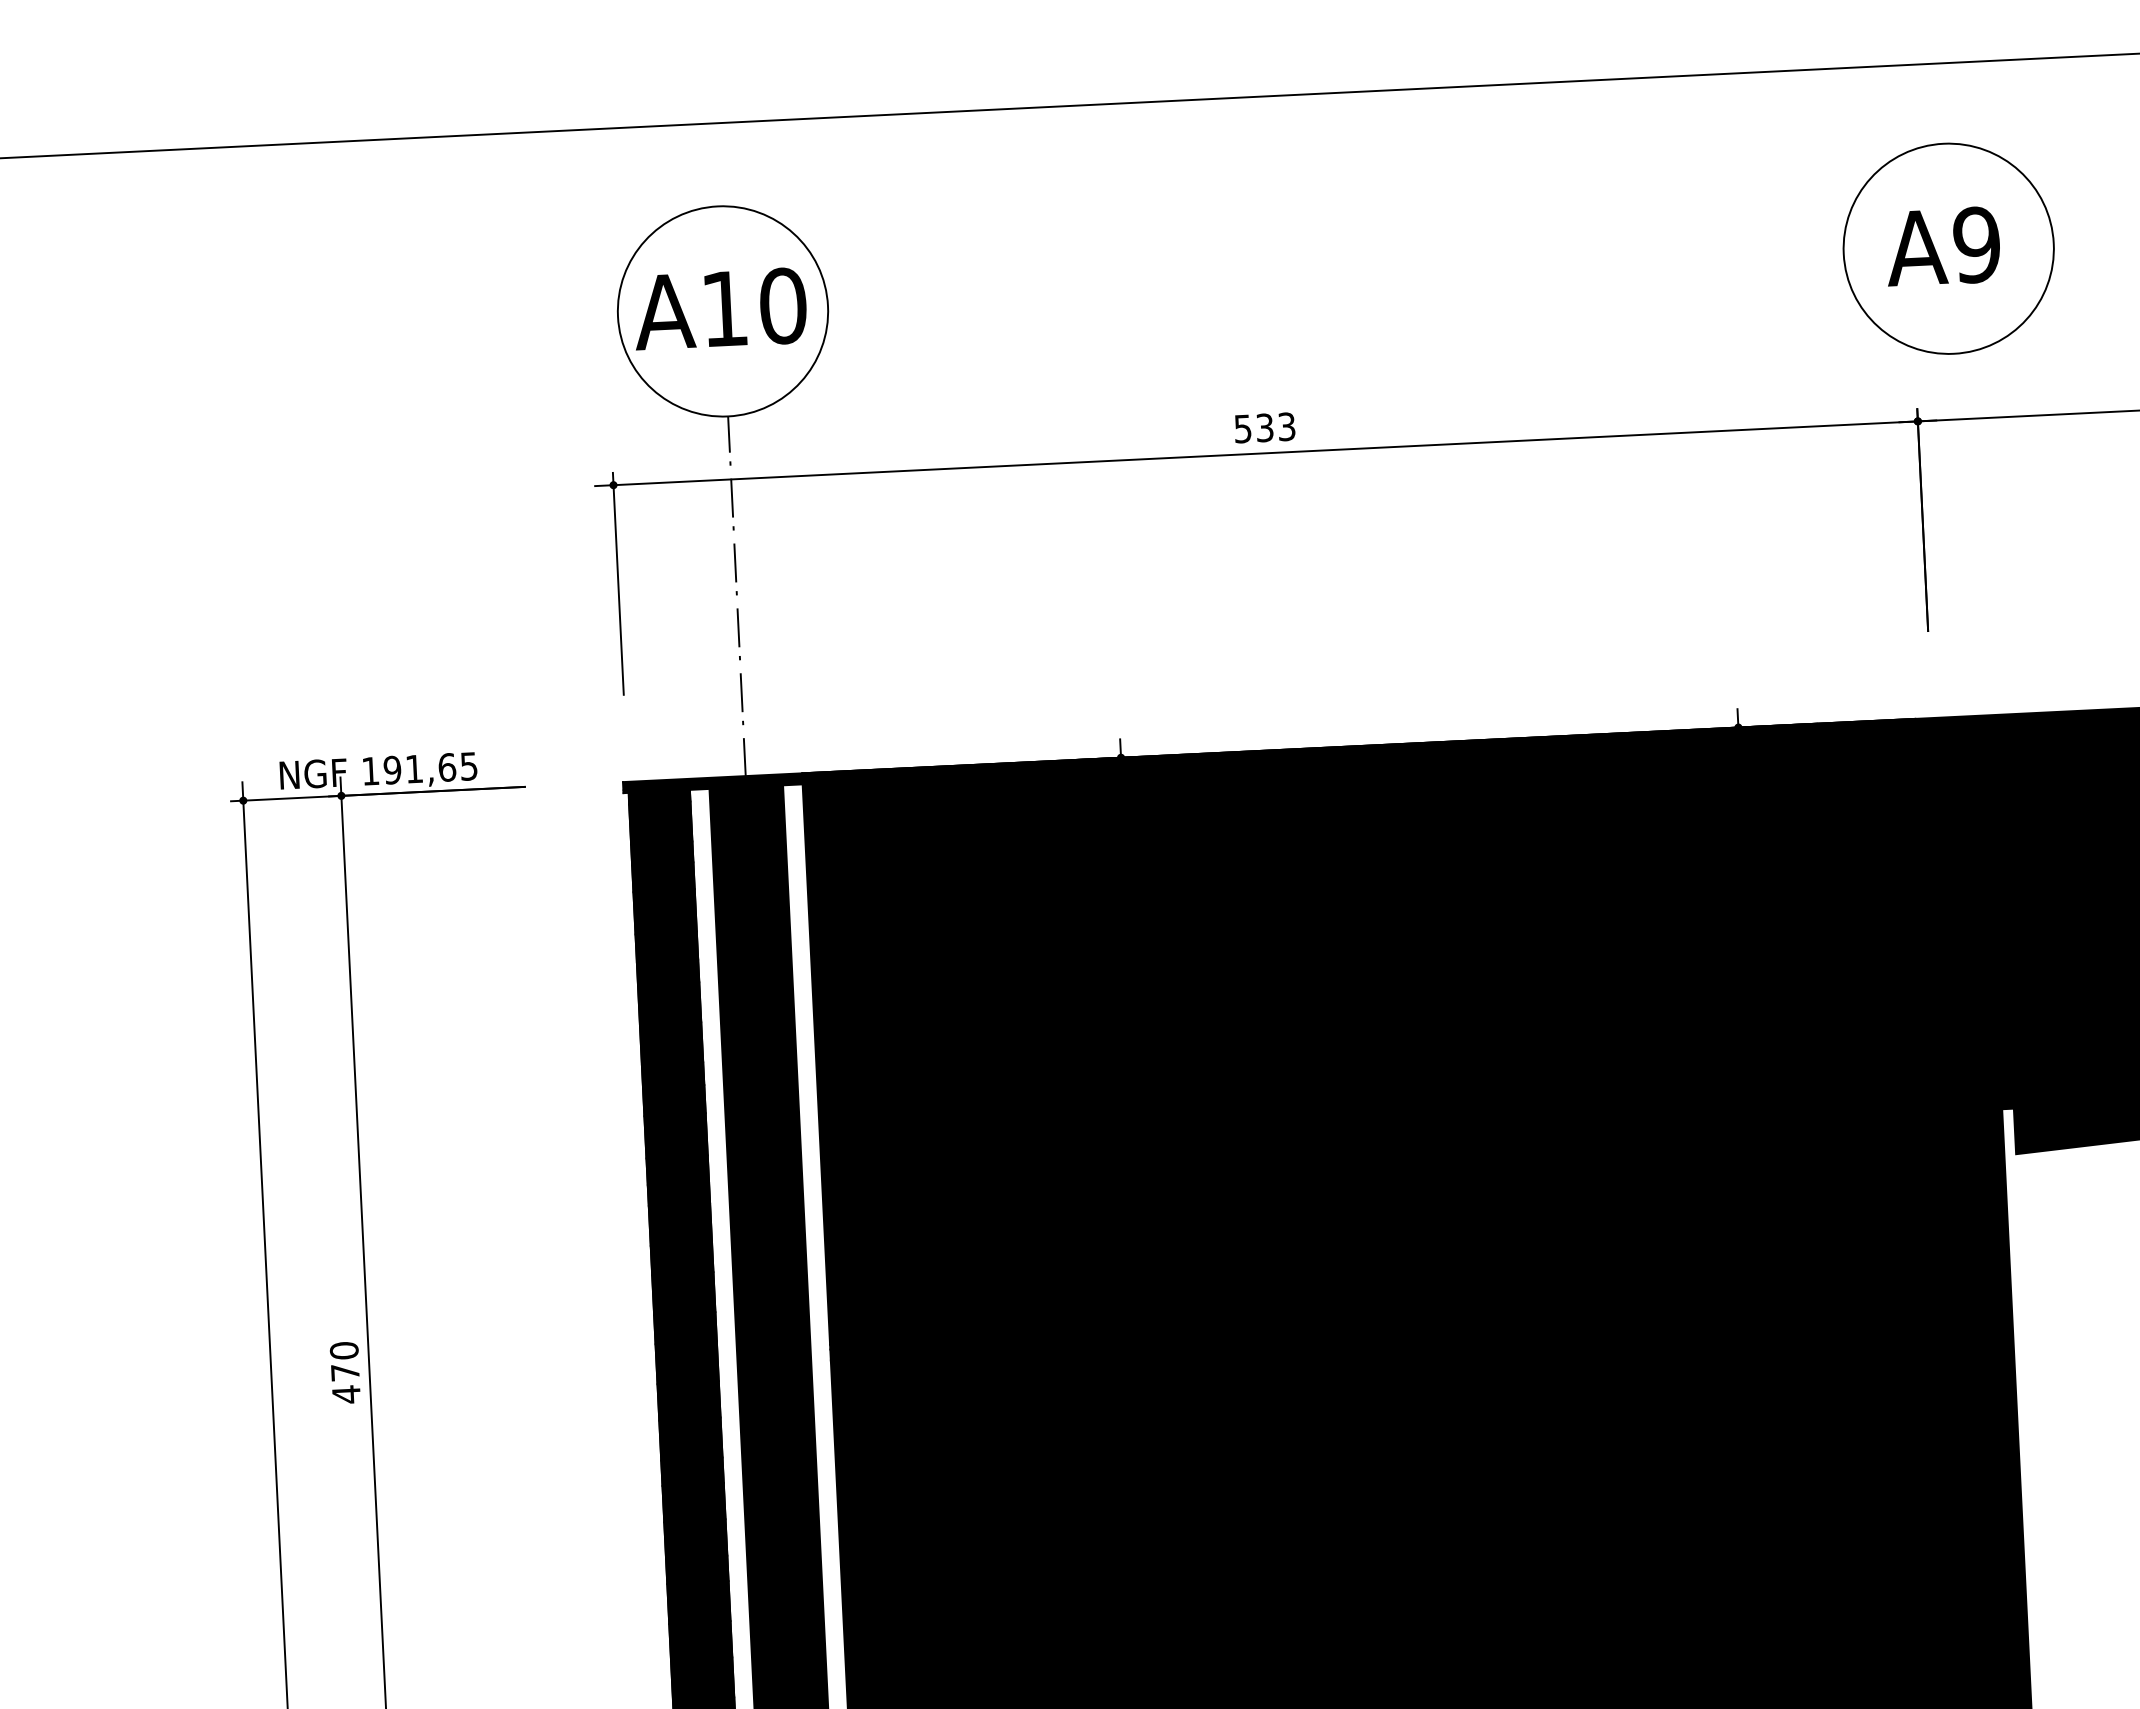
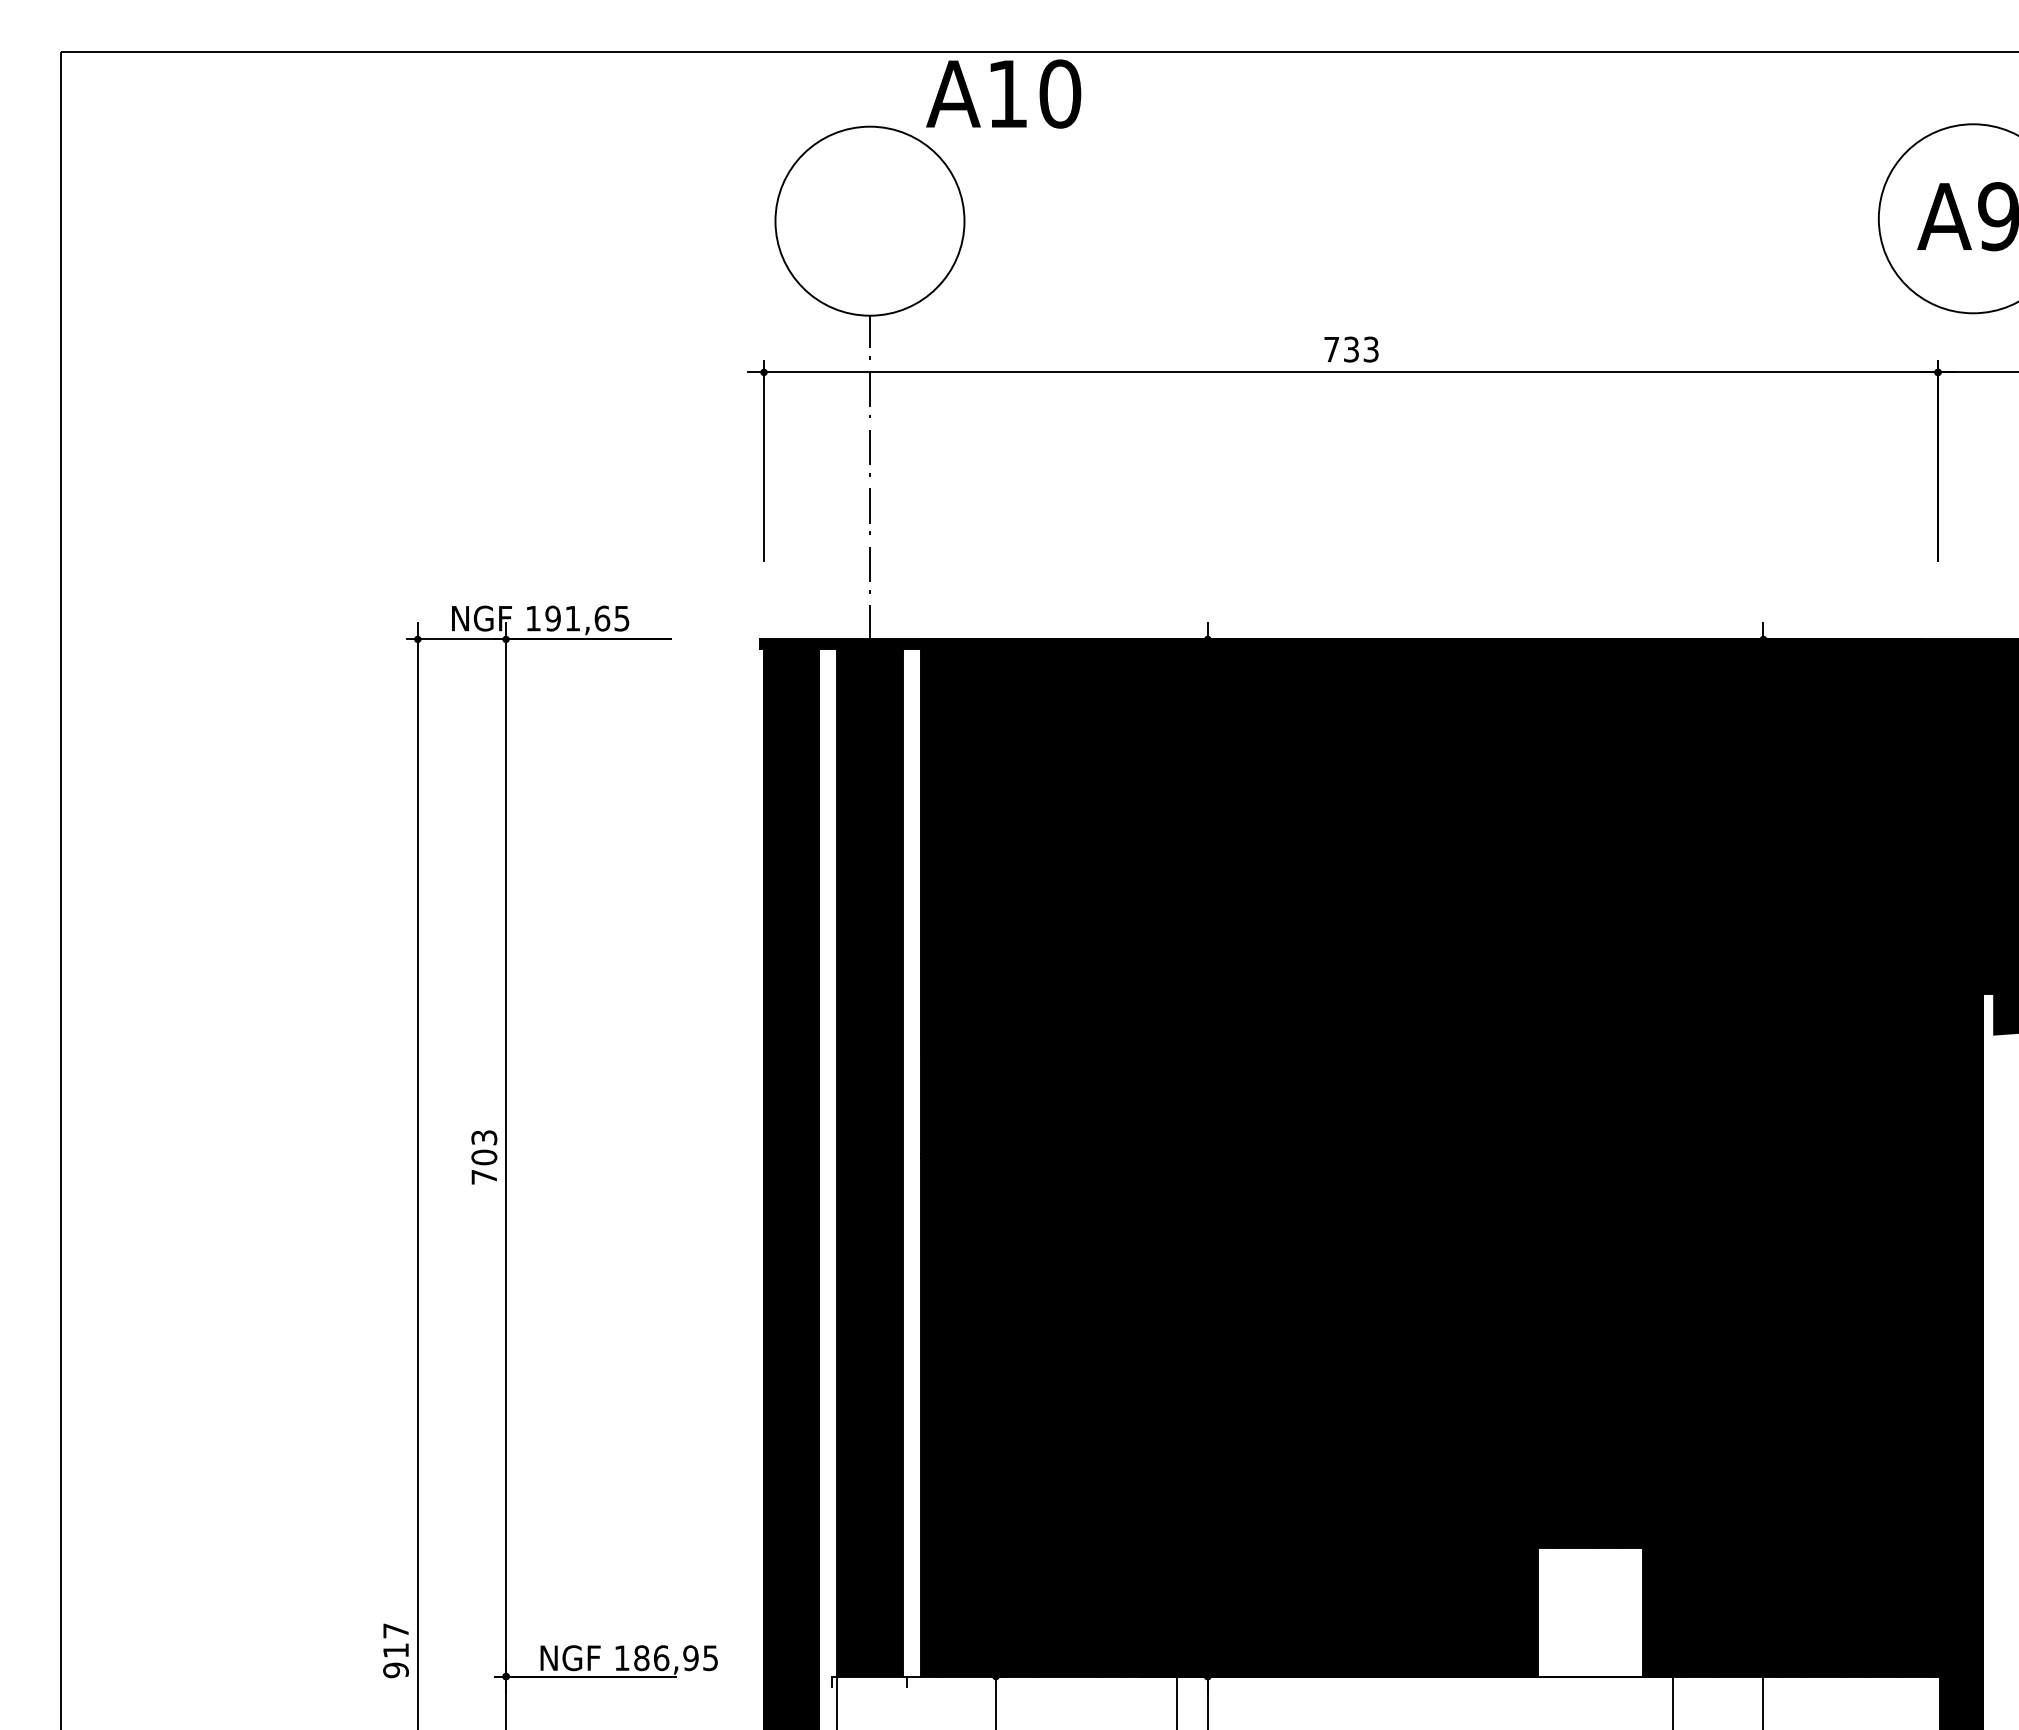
text: (720, 308) -> (1003, 93), moved
text: (1242, 428) -> (1331, 349), 533 -> 733
text: (345, 1372) -> (484, 1157), 470 -> 703

